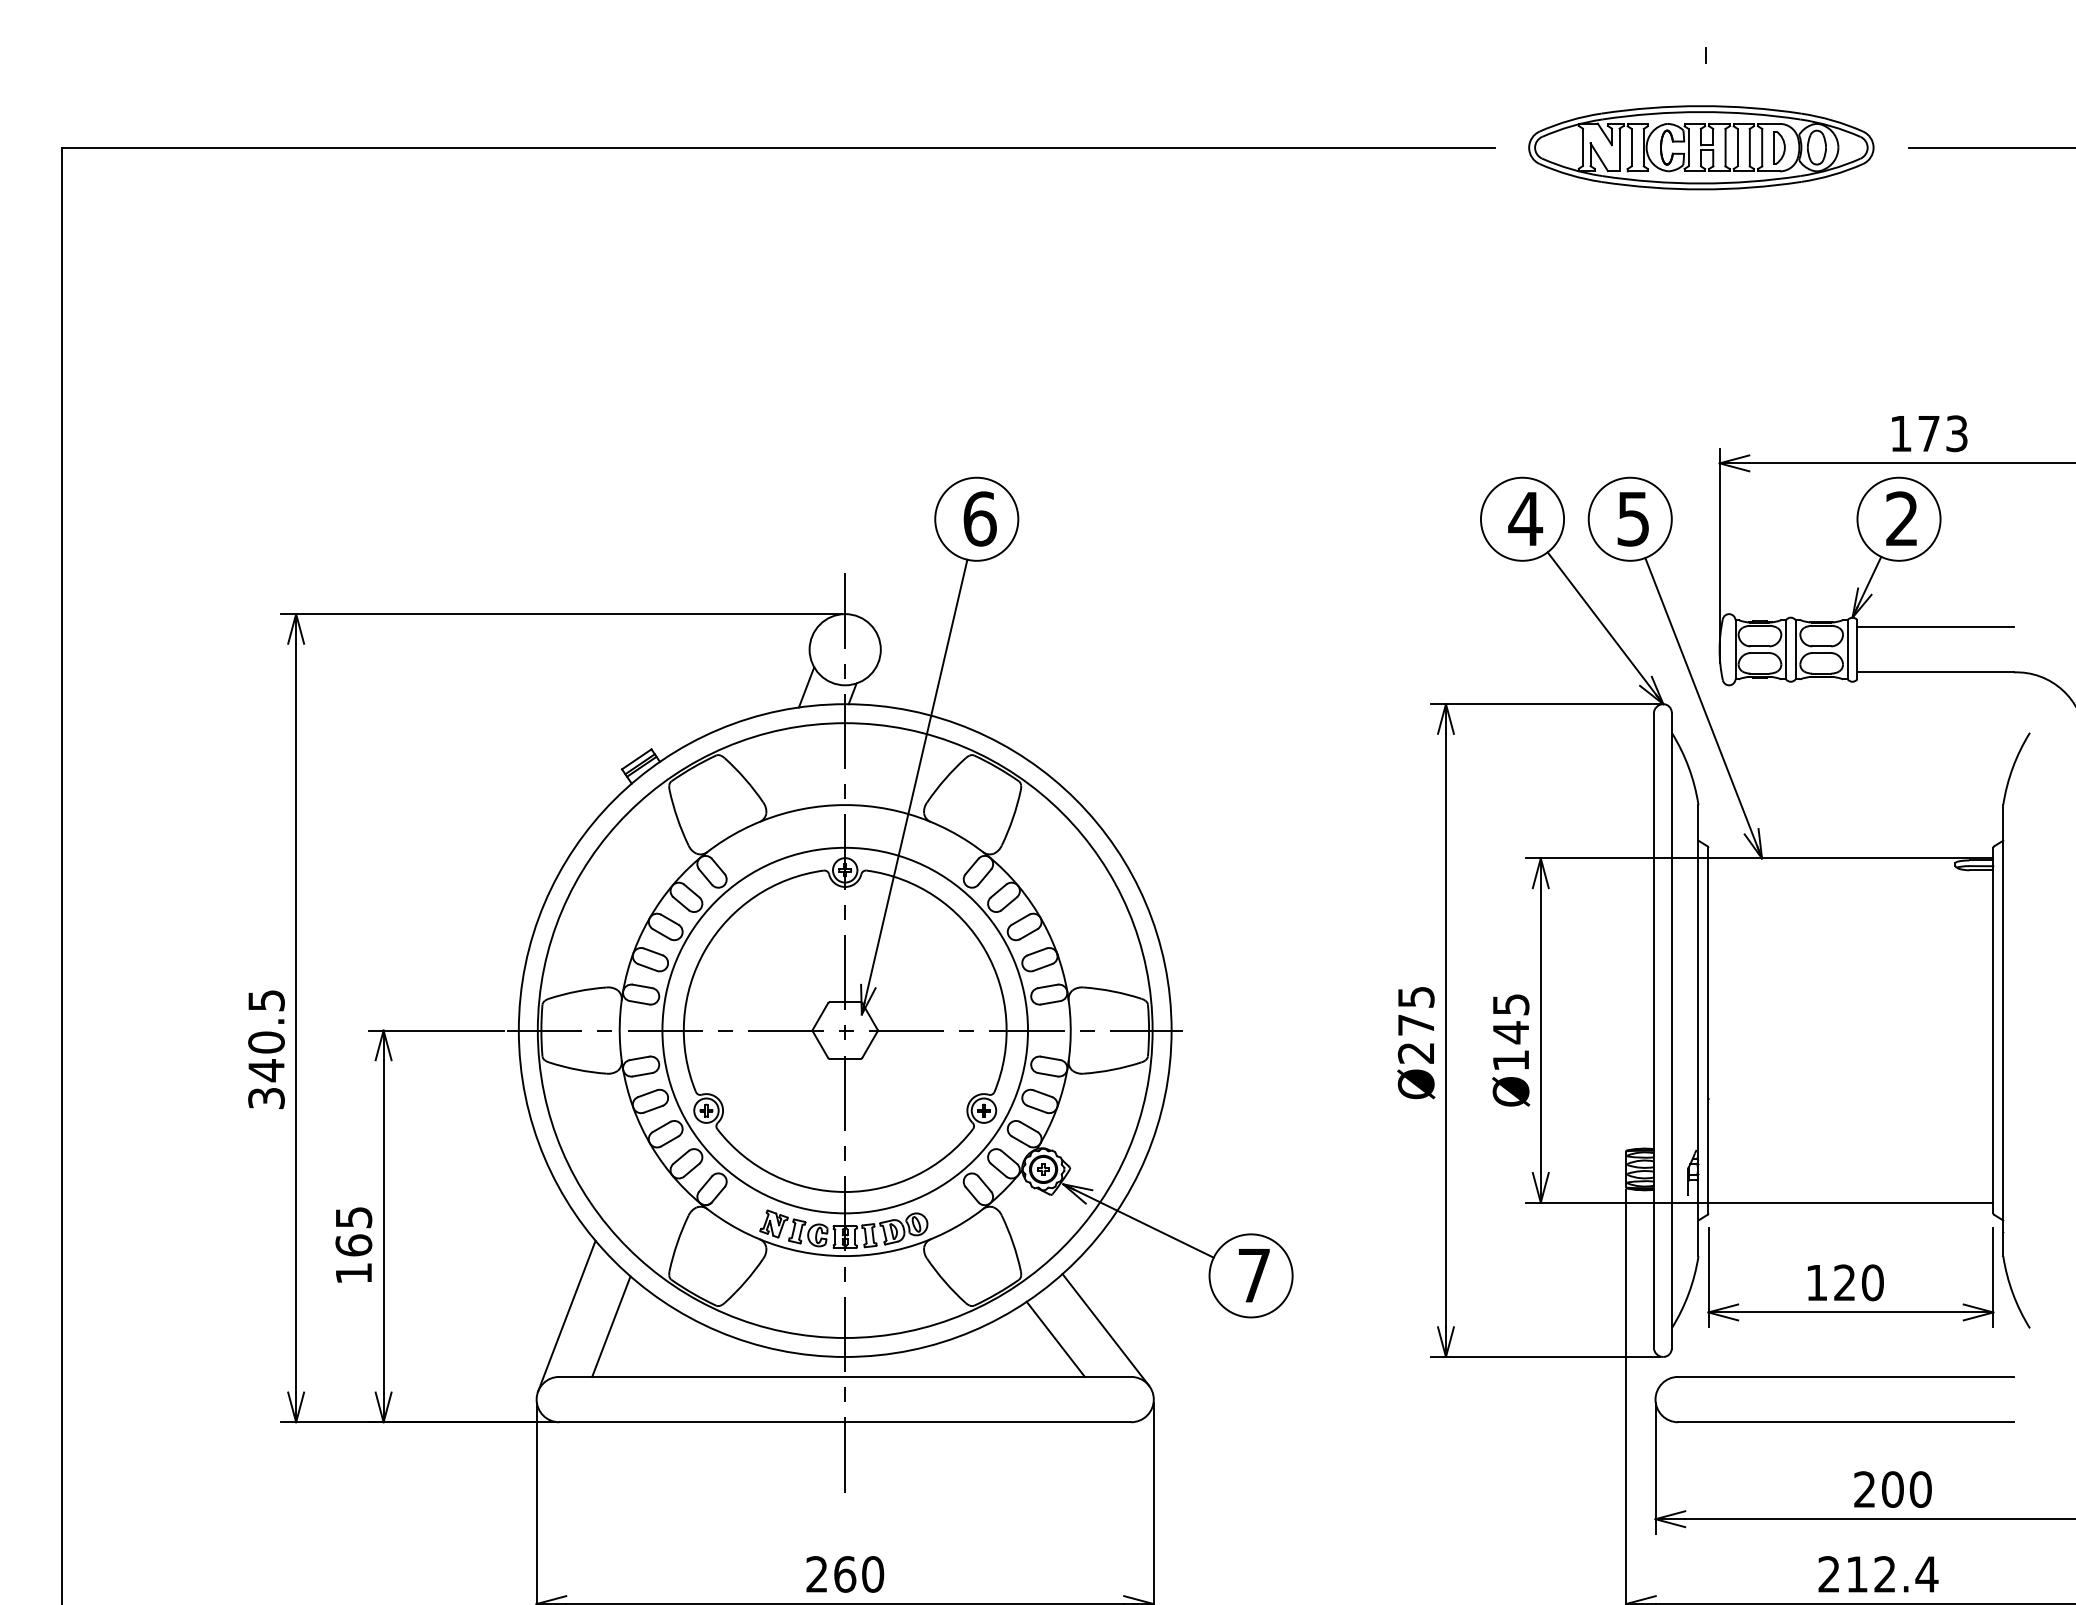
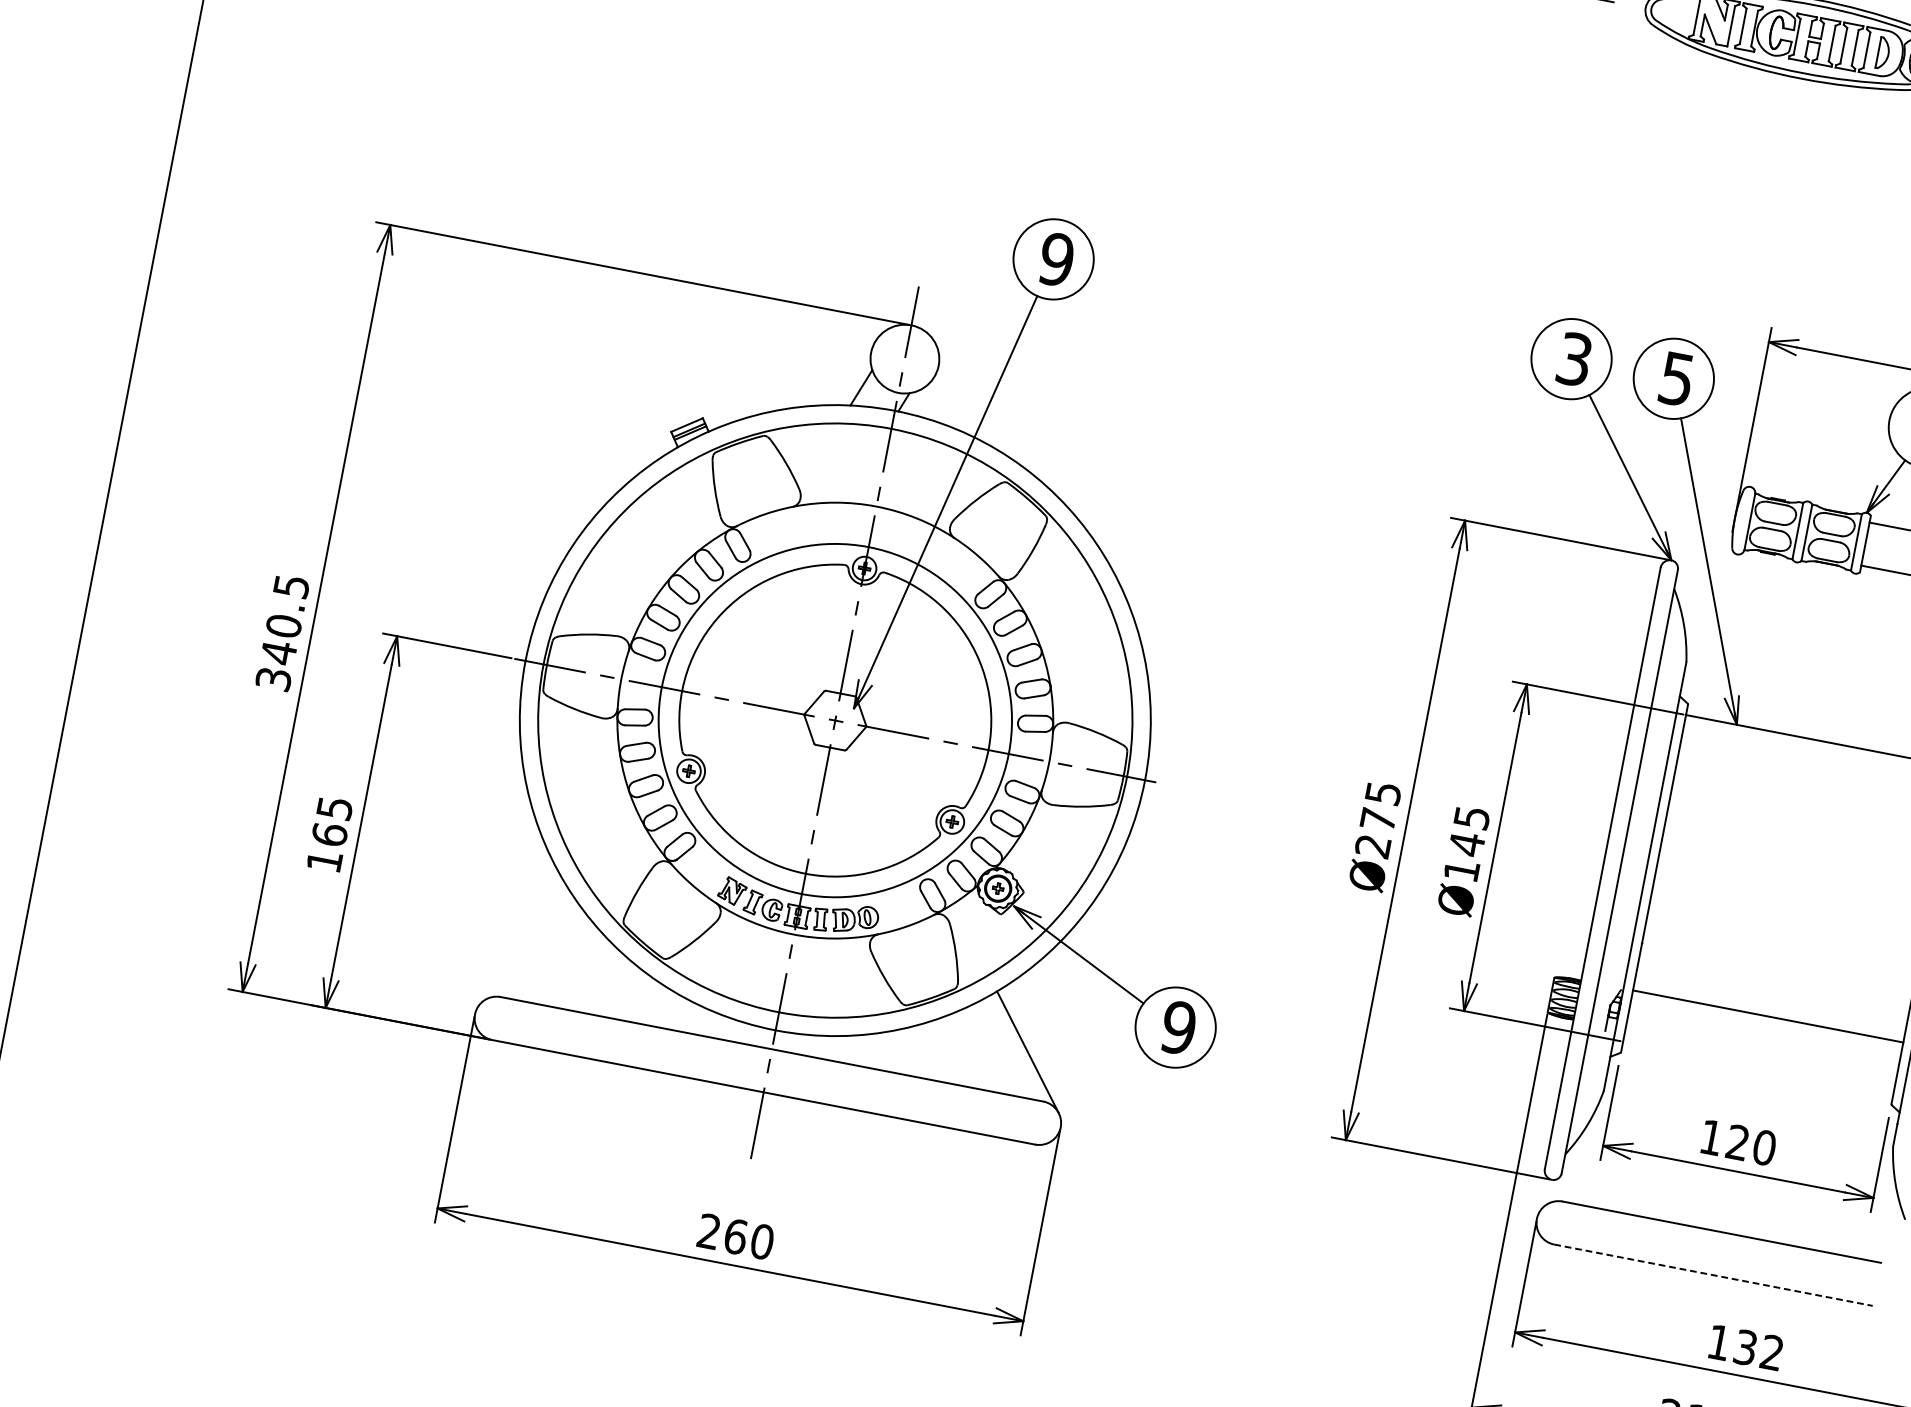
text: (979, 518) -> (1056, 259), 6 -> 9
text: (1525, 518) -> (1574, 358), 4 -> 3
line: (1850, 1202) -> (1767, 1016), moved
text: (1253, 1275) -> (1178, 1027), 7 -> 9
line: (566, 1315) -> (518, 940), removed
line: (611, 1326) -> (559, 958), removed
line: (1055, 1338) -> (978, 1051), removed
line: (1845, 1422) -> (1713, 1275), solid -> dashed
text: (1892, 1489) -> (1745, 1347), 200 -> 132

